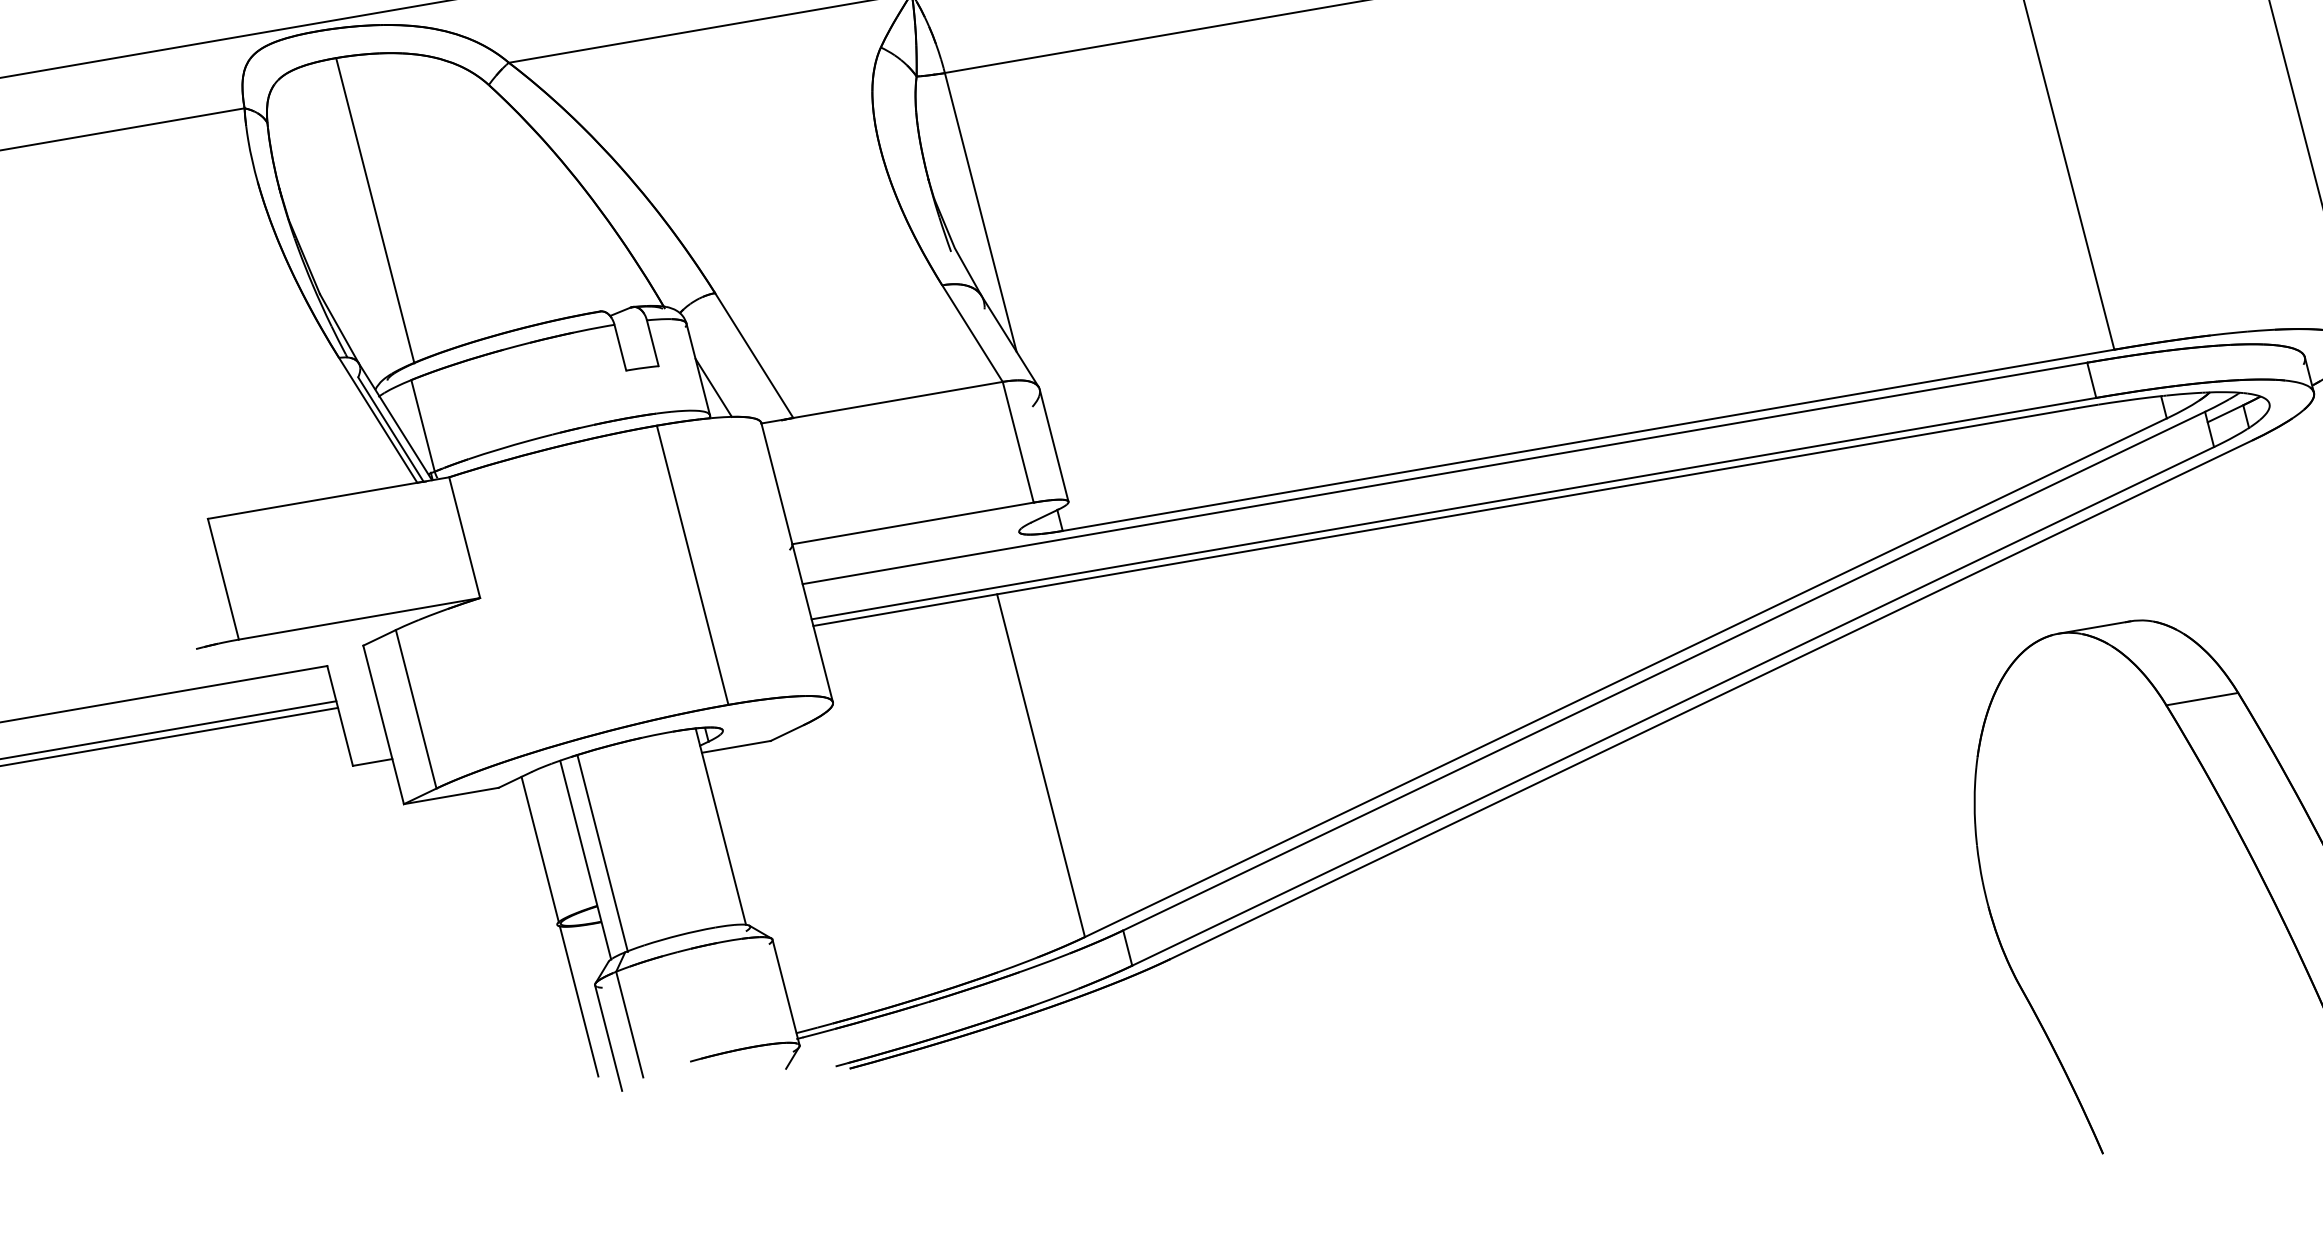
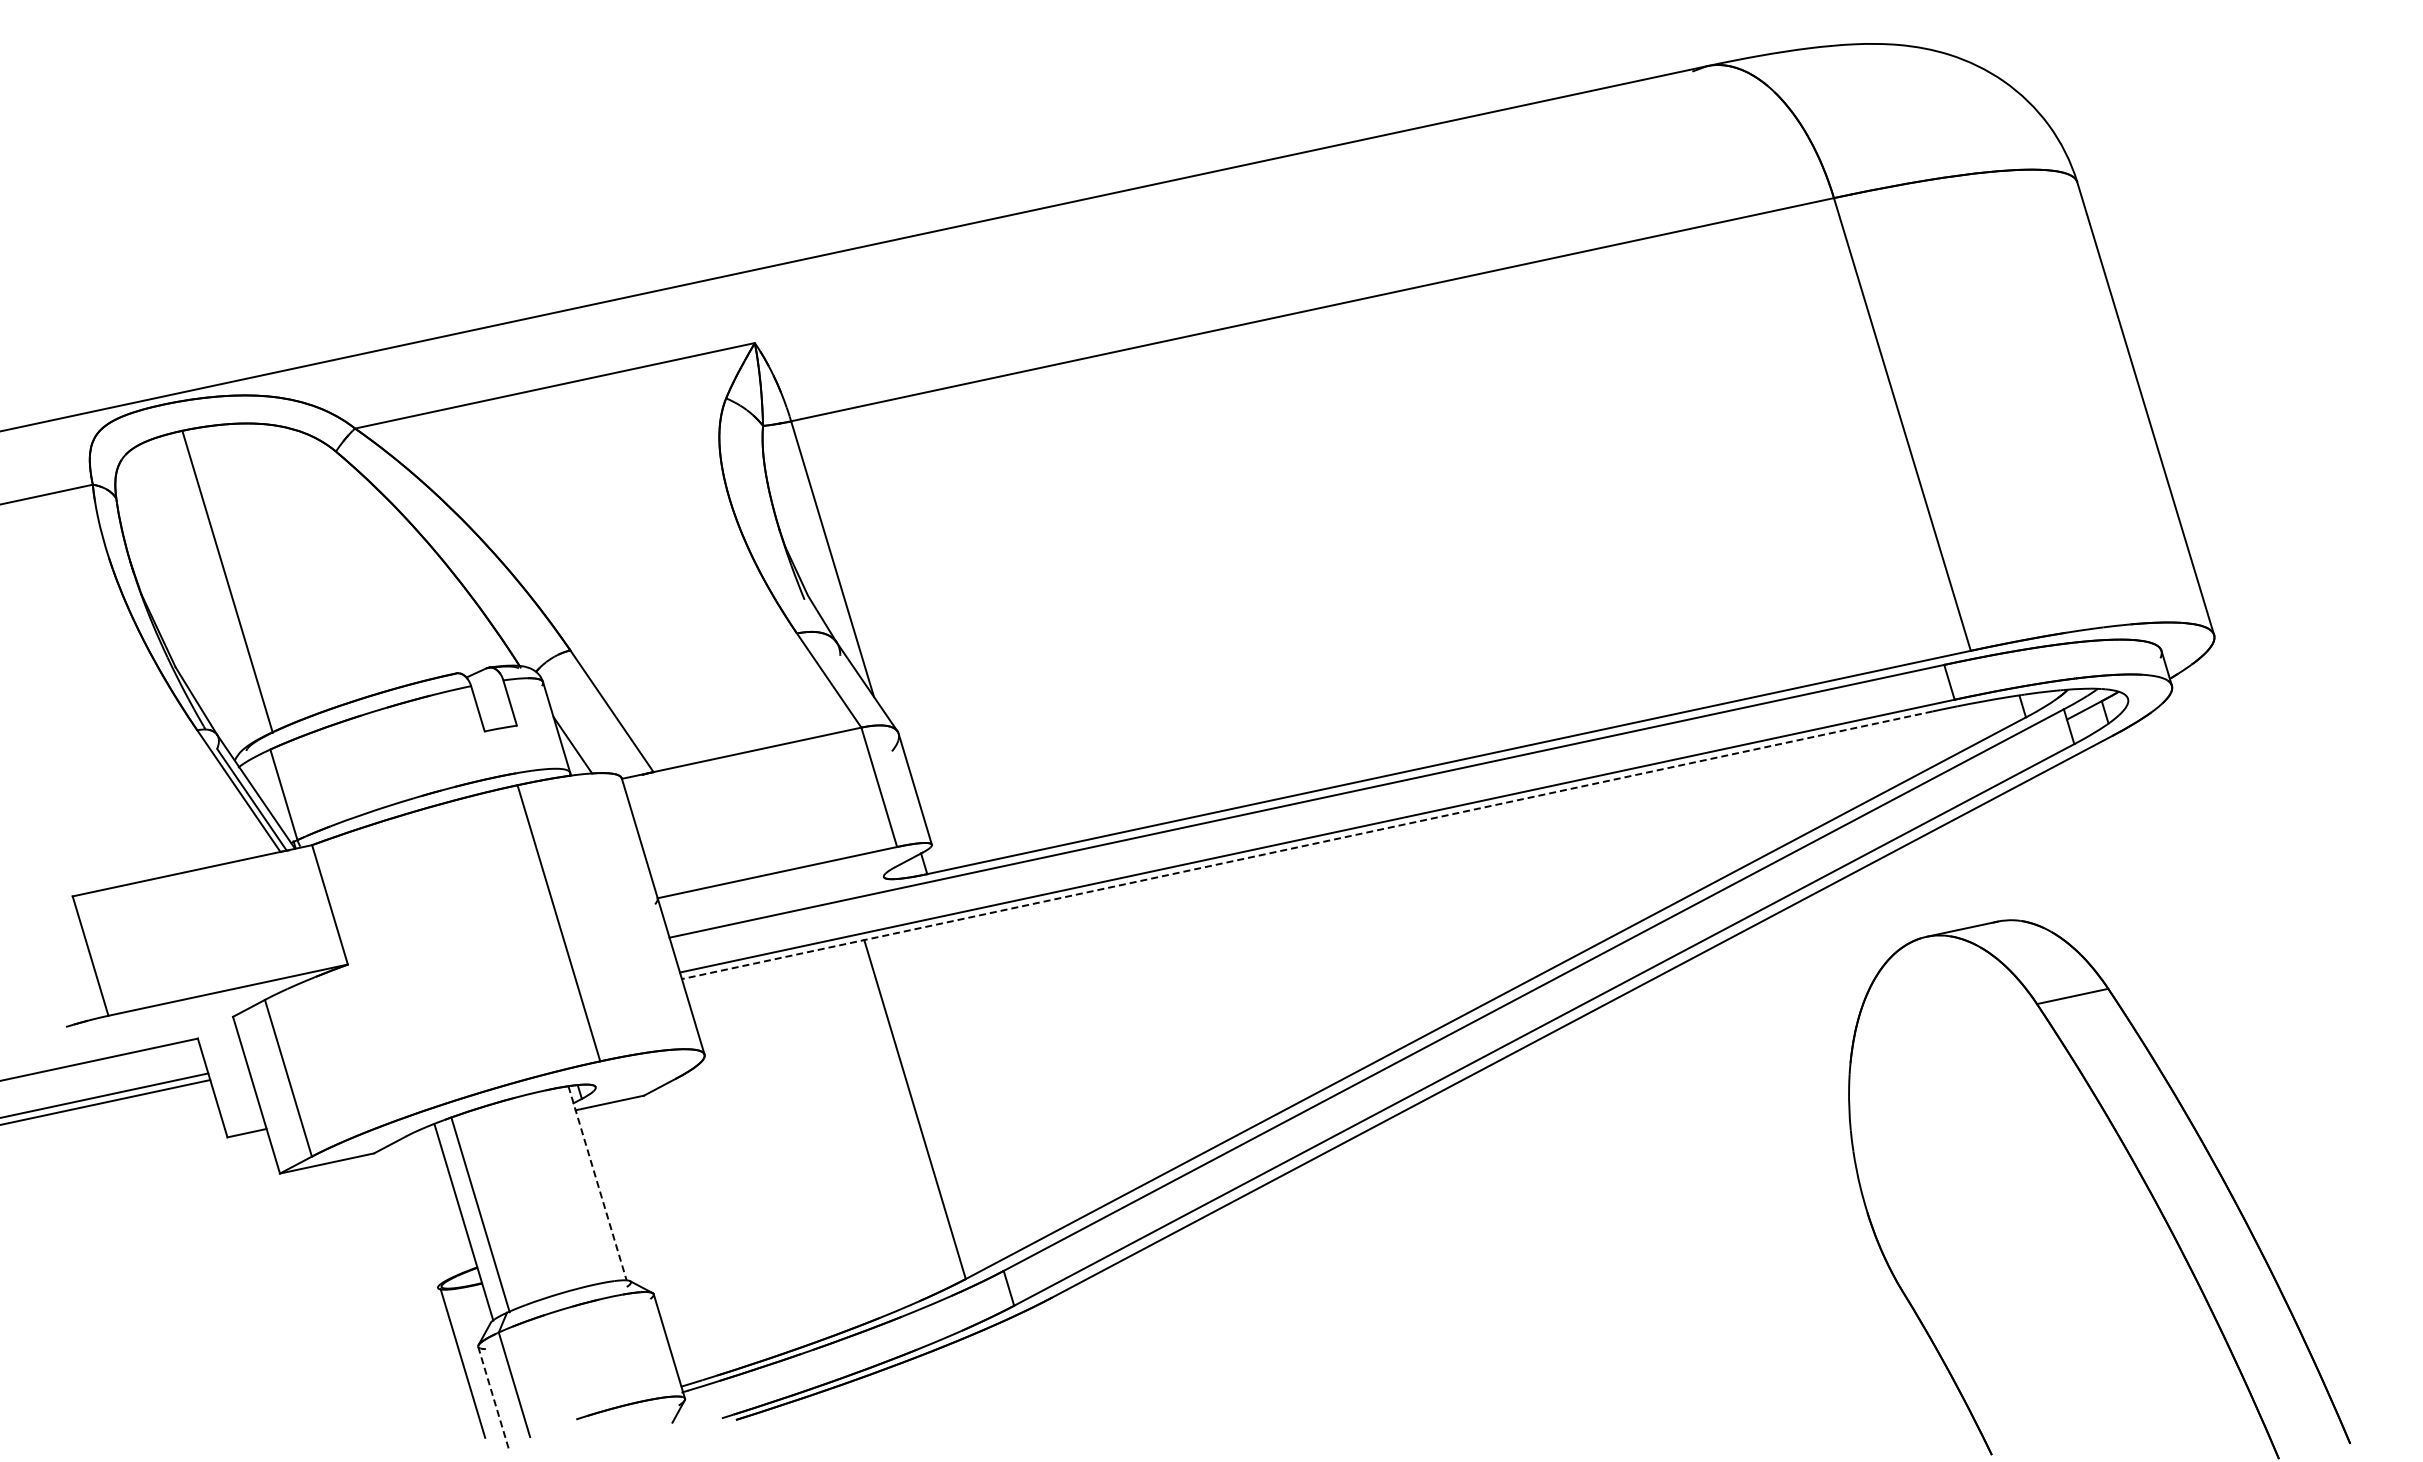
line: (1442, 517) -> (1306, 845), solid -> dashed
line: (720, 826) -> (597, 1183), solid -> dashed
line: (539, 849) -> (417, 1213), removed
line: (608, 1038) -> (493, 1399), solid -> dashed

